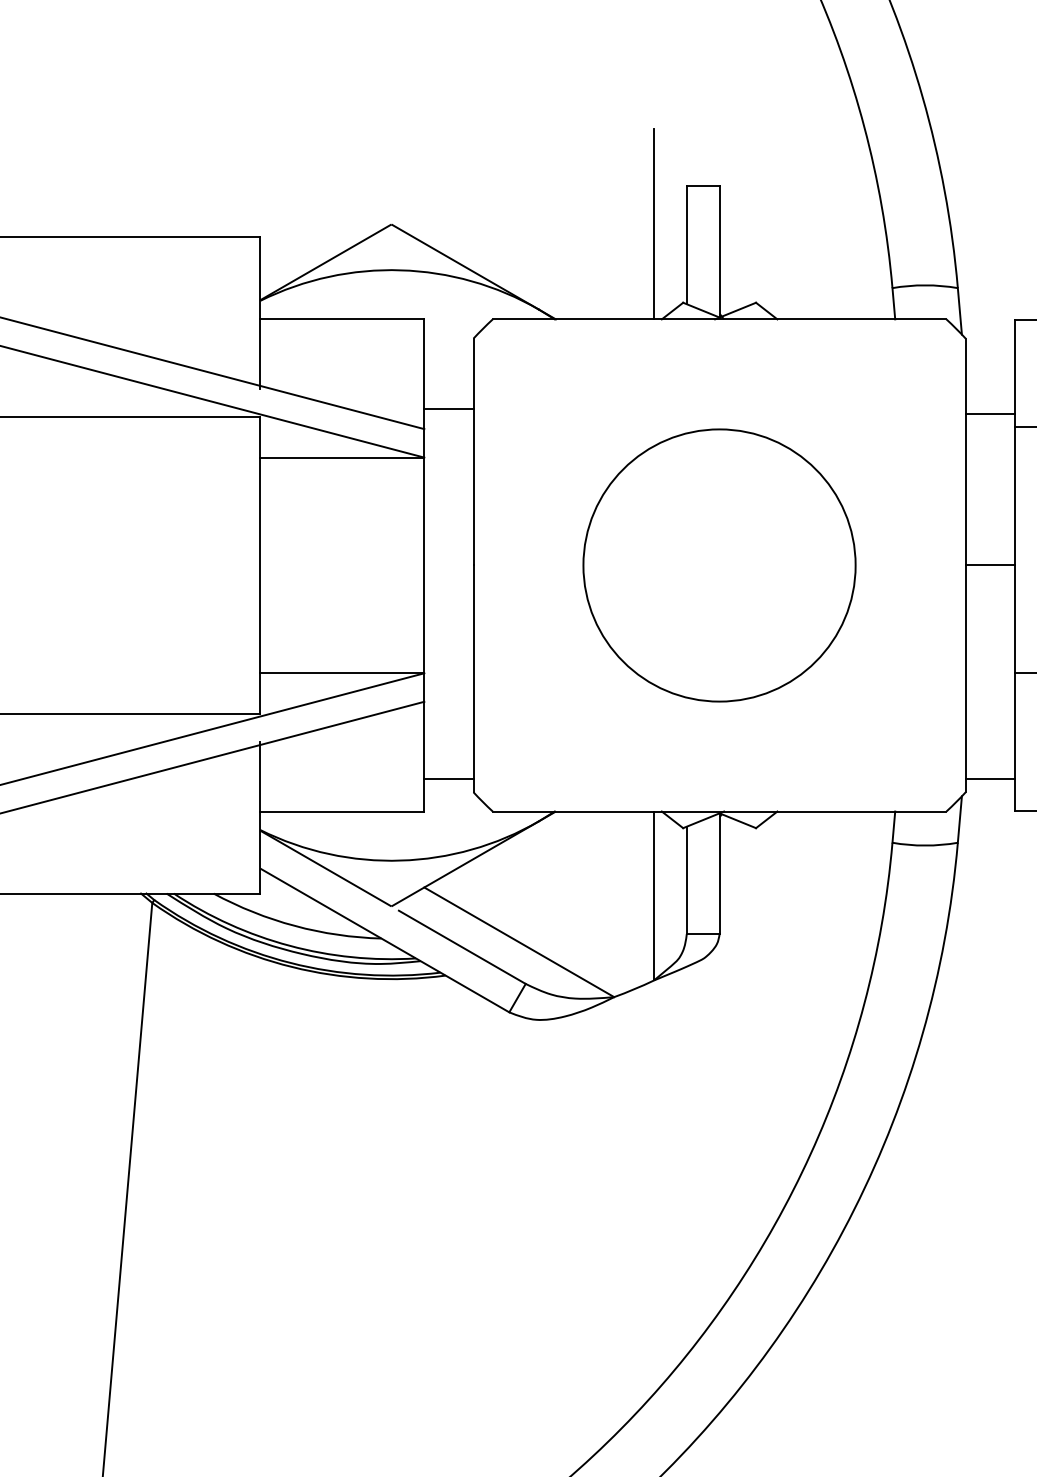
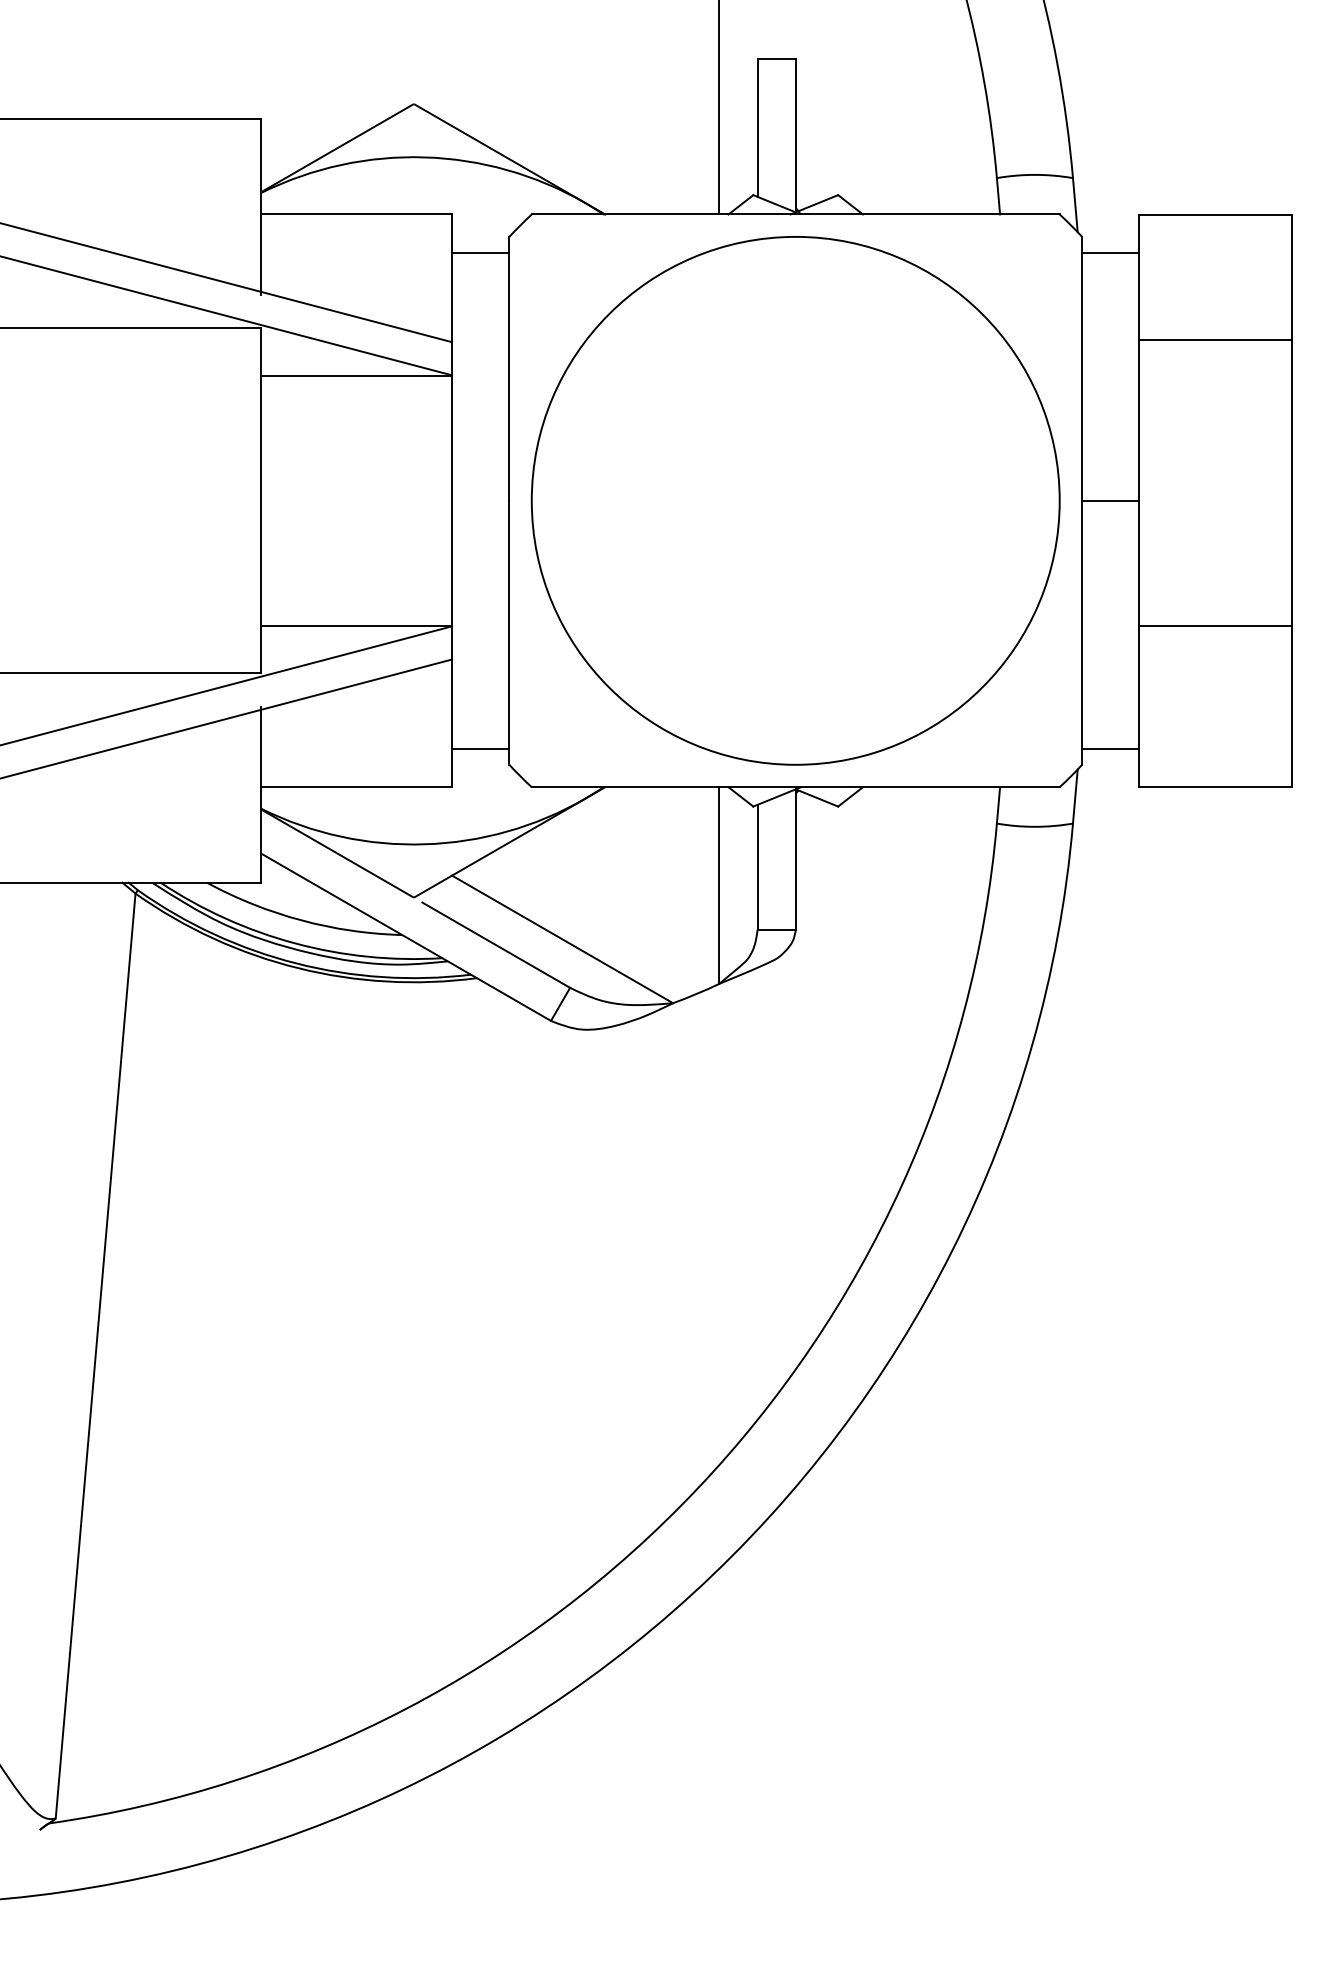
line: (448, 408) -> (480, 252), moved
line: (990, 413) -> (1110, 252), moved
circle: (719, 565) -> (795, 500), size x1.67

